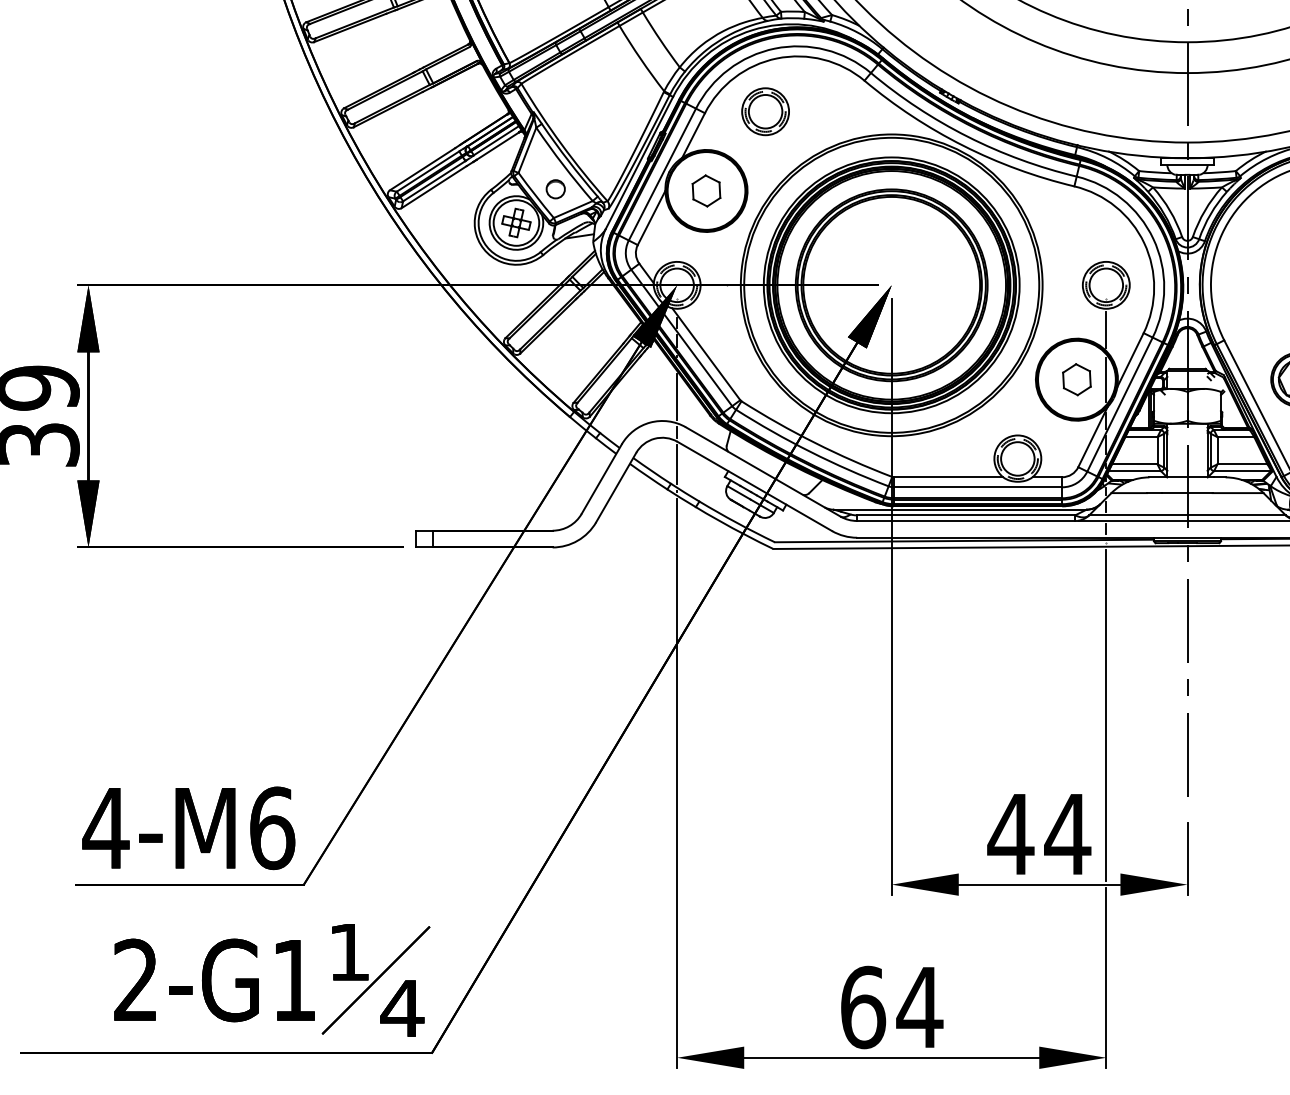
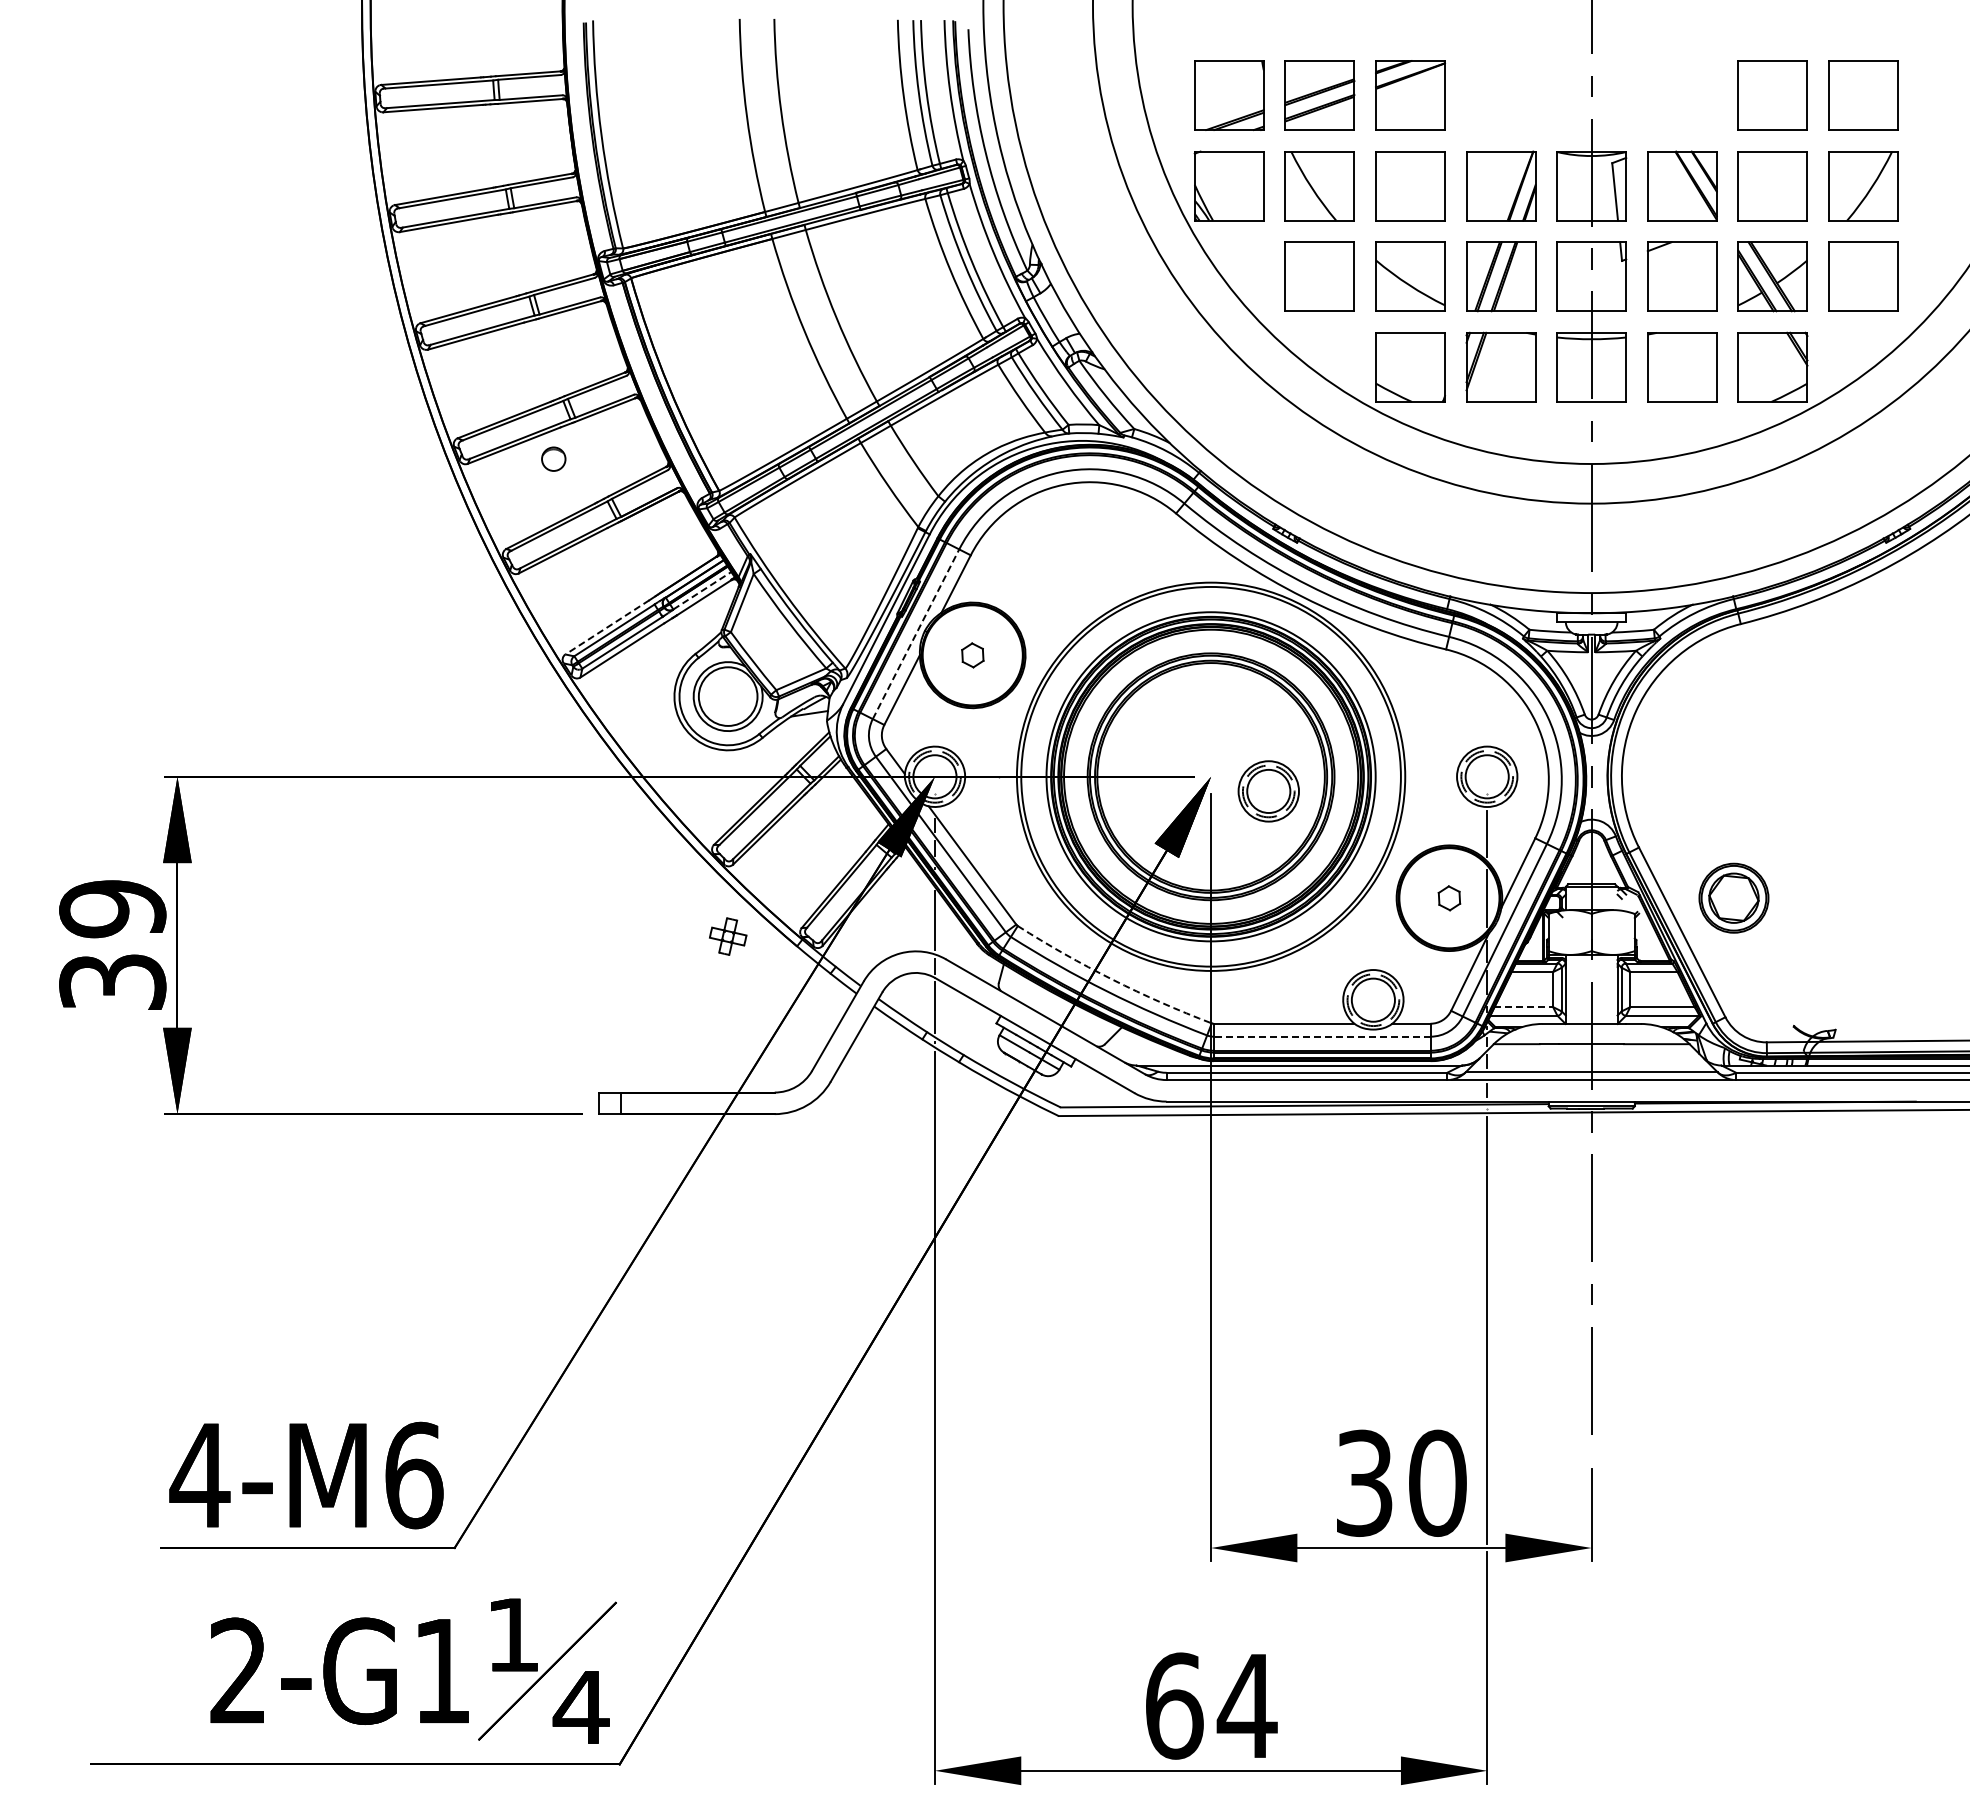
part: (765, 111) -> (1268, 791), moved
line: (496, 140) -> (702, 590), solid -> dashed
line: (422, 169) -> (607, 627), solid -> dashed
line: (662, 173) -> (916, 633), solid -> dashed
part: (555, 188) -> (553, 458), moved
part: (706, 191) -> (972, 655), size x0.6
part: (516, 222) -> (728, 936), moved
part: (1076, 379) -> (1449, 898), size x0.6
arc: (815, 442) -> (1112, 979), solid -> dashed
line: (1135, 464) -> (1524, 1007), solid -> dashed
line: (977, 487) -> (1321, 1036), solid -> dashed
text: (1038, 833) -> (1400, 1482), 44 -> 30

